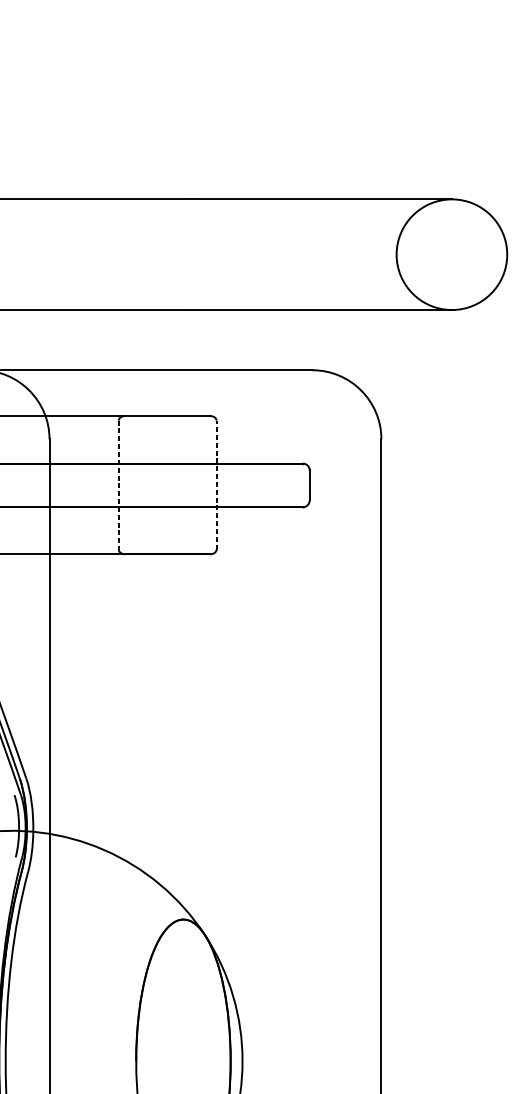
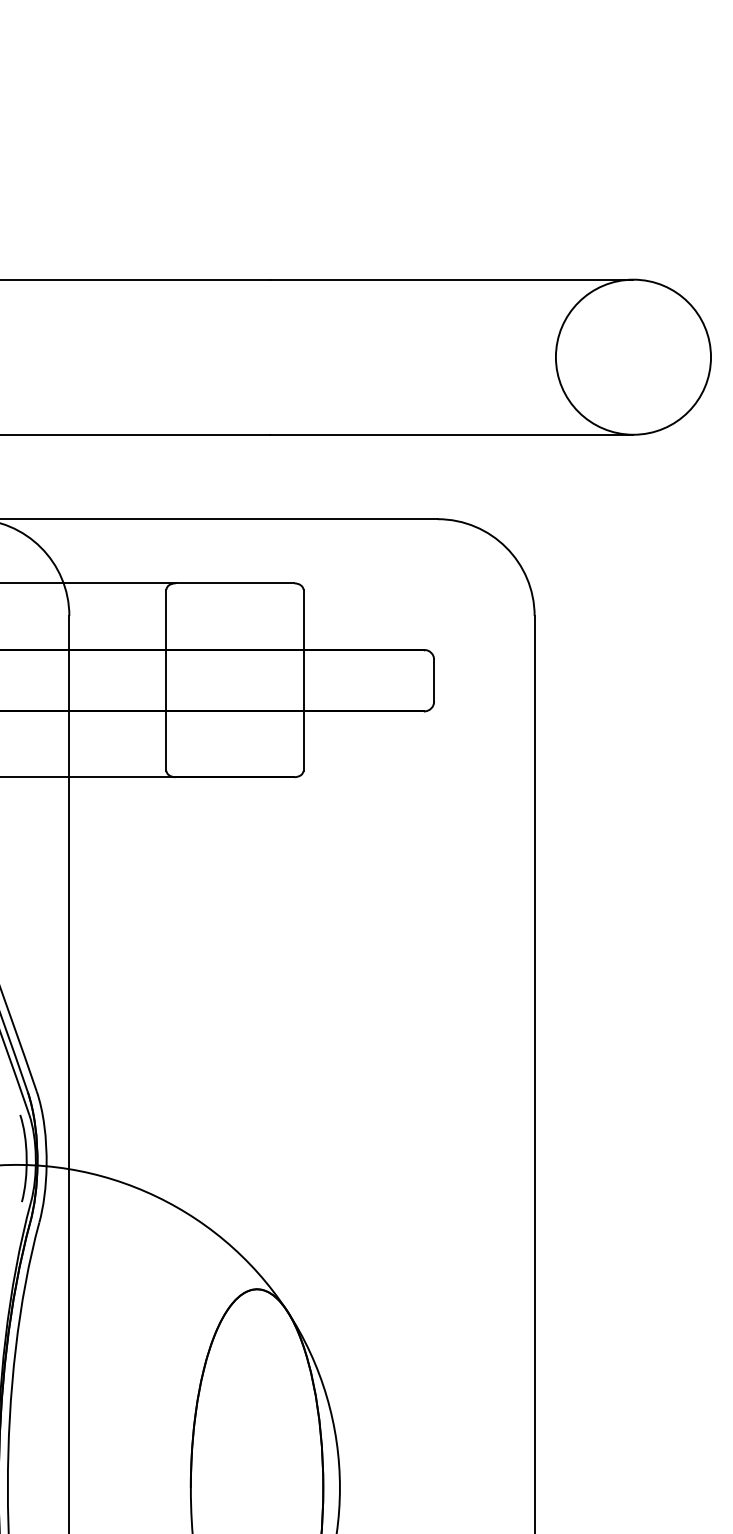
line: (216, 484) -> (303, 679), dashed -> solid
line: (118, 485) -> (166, 680), dashed -> solid

